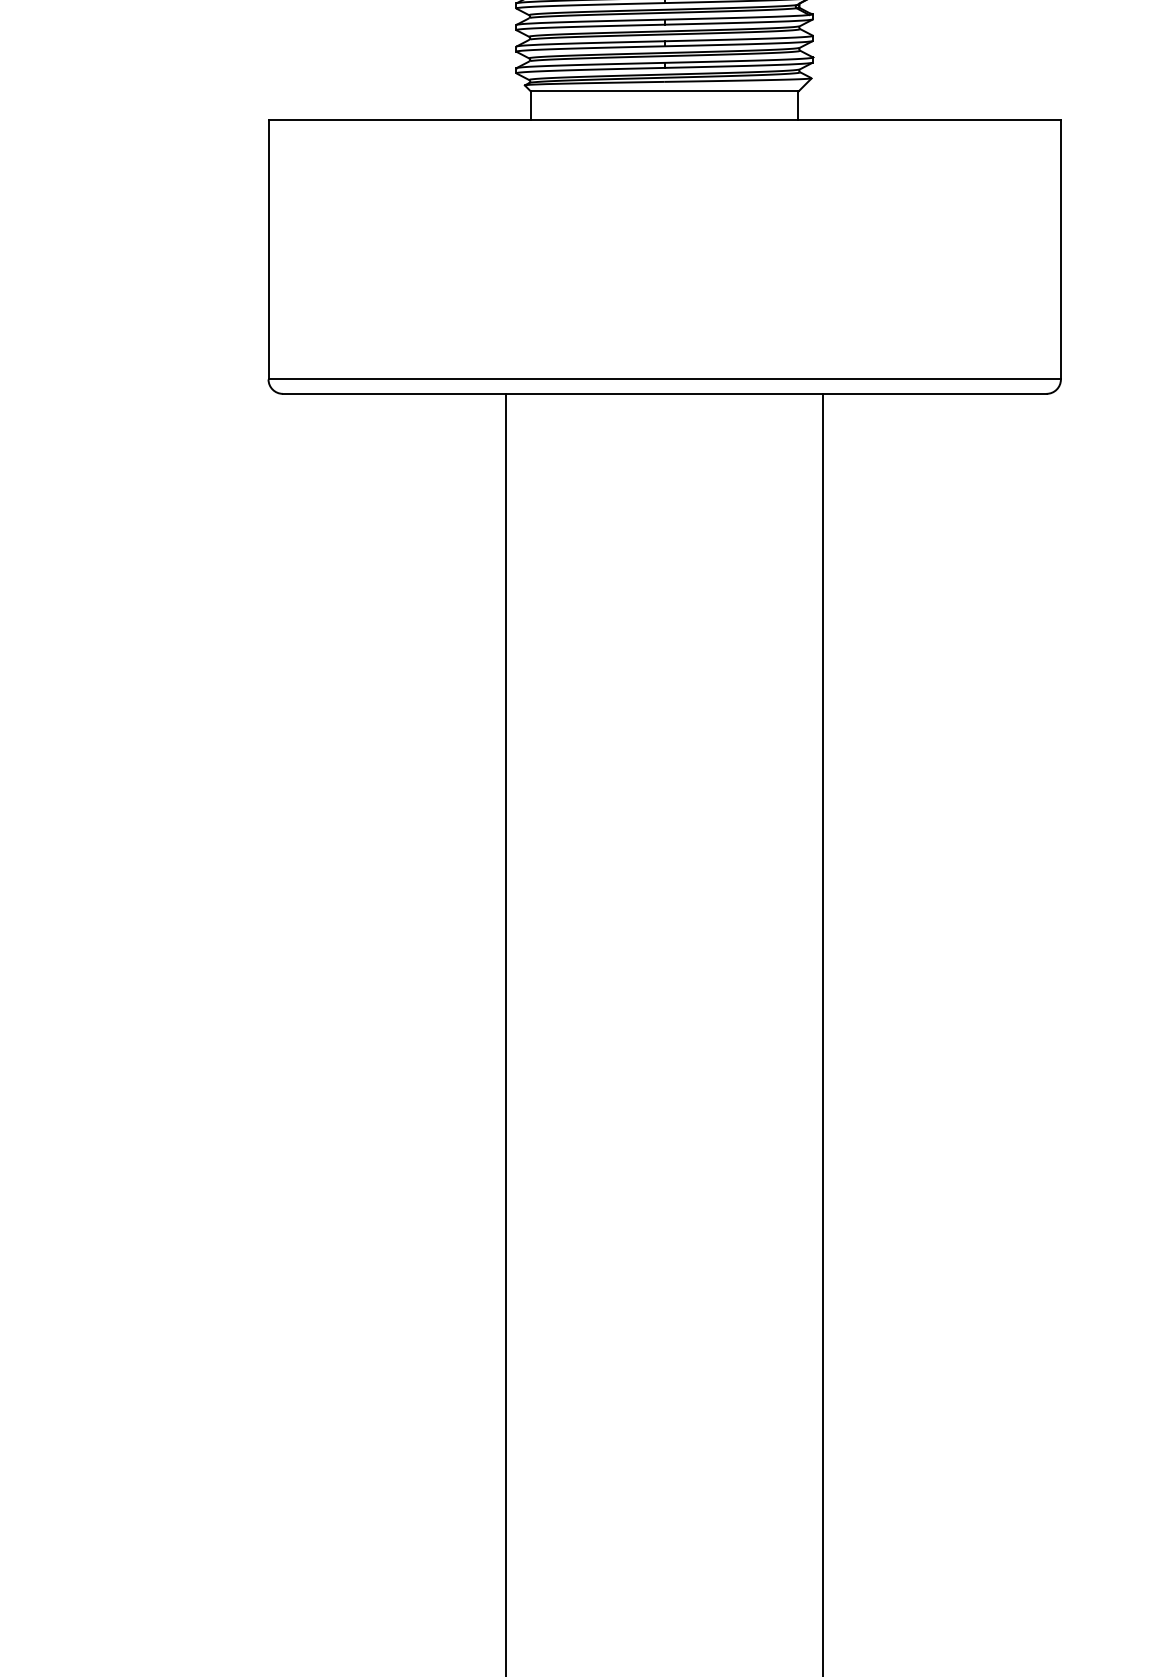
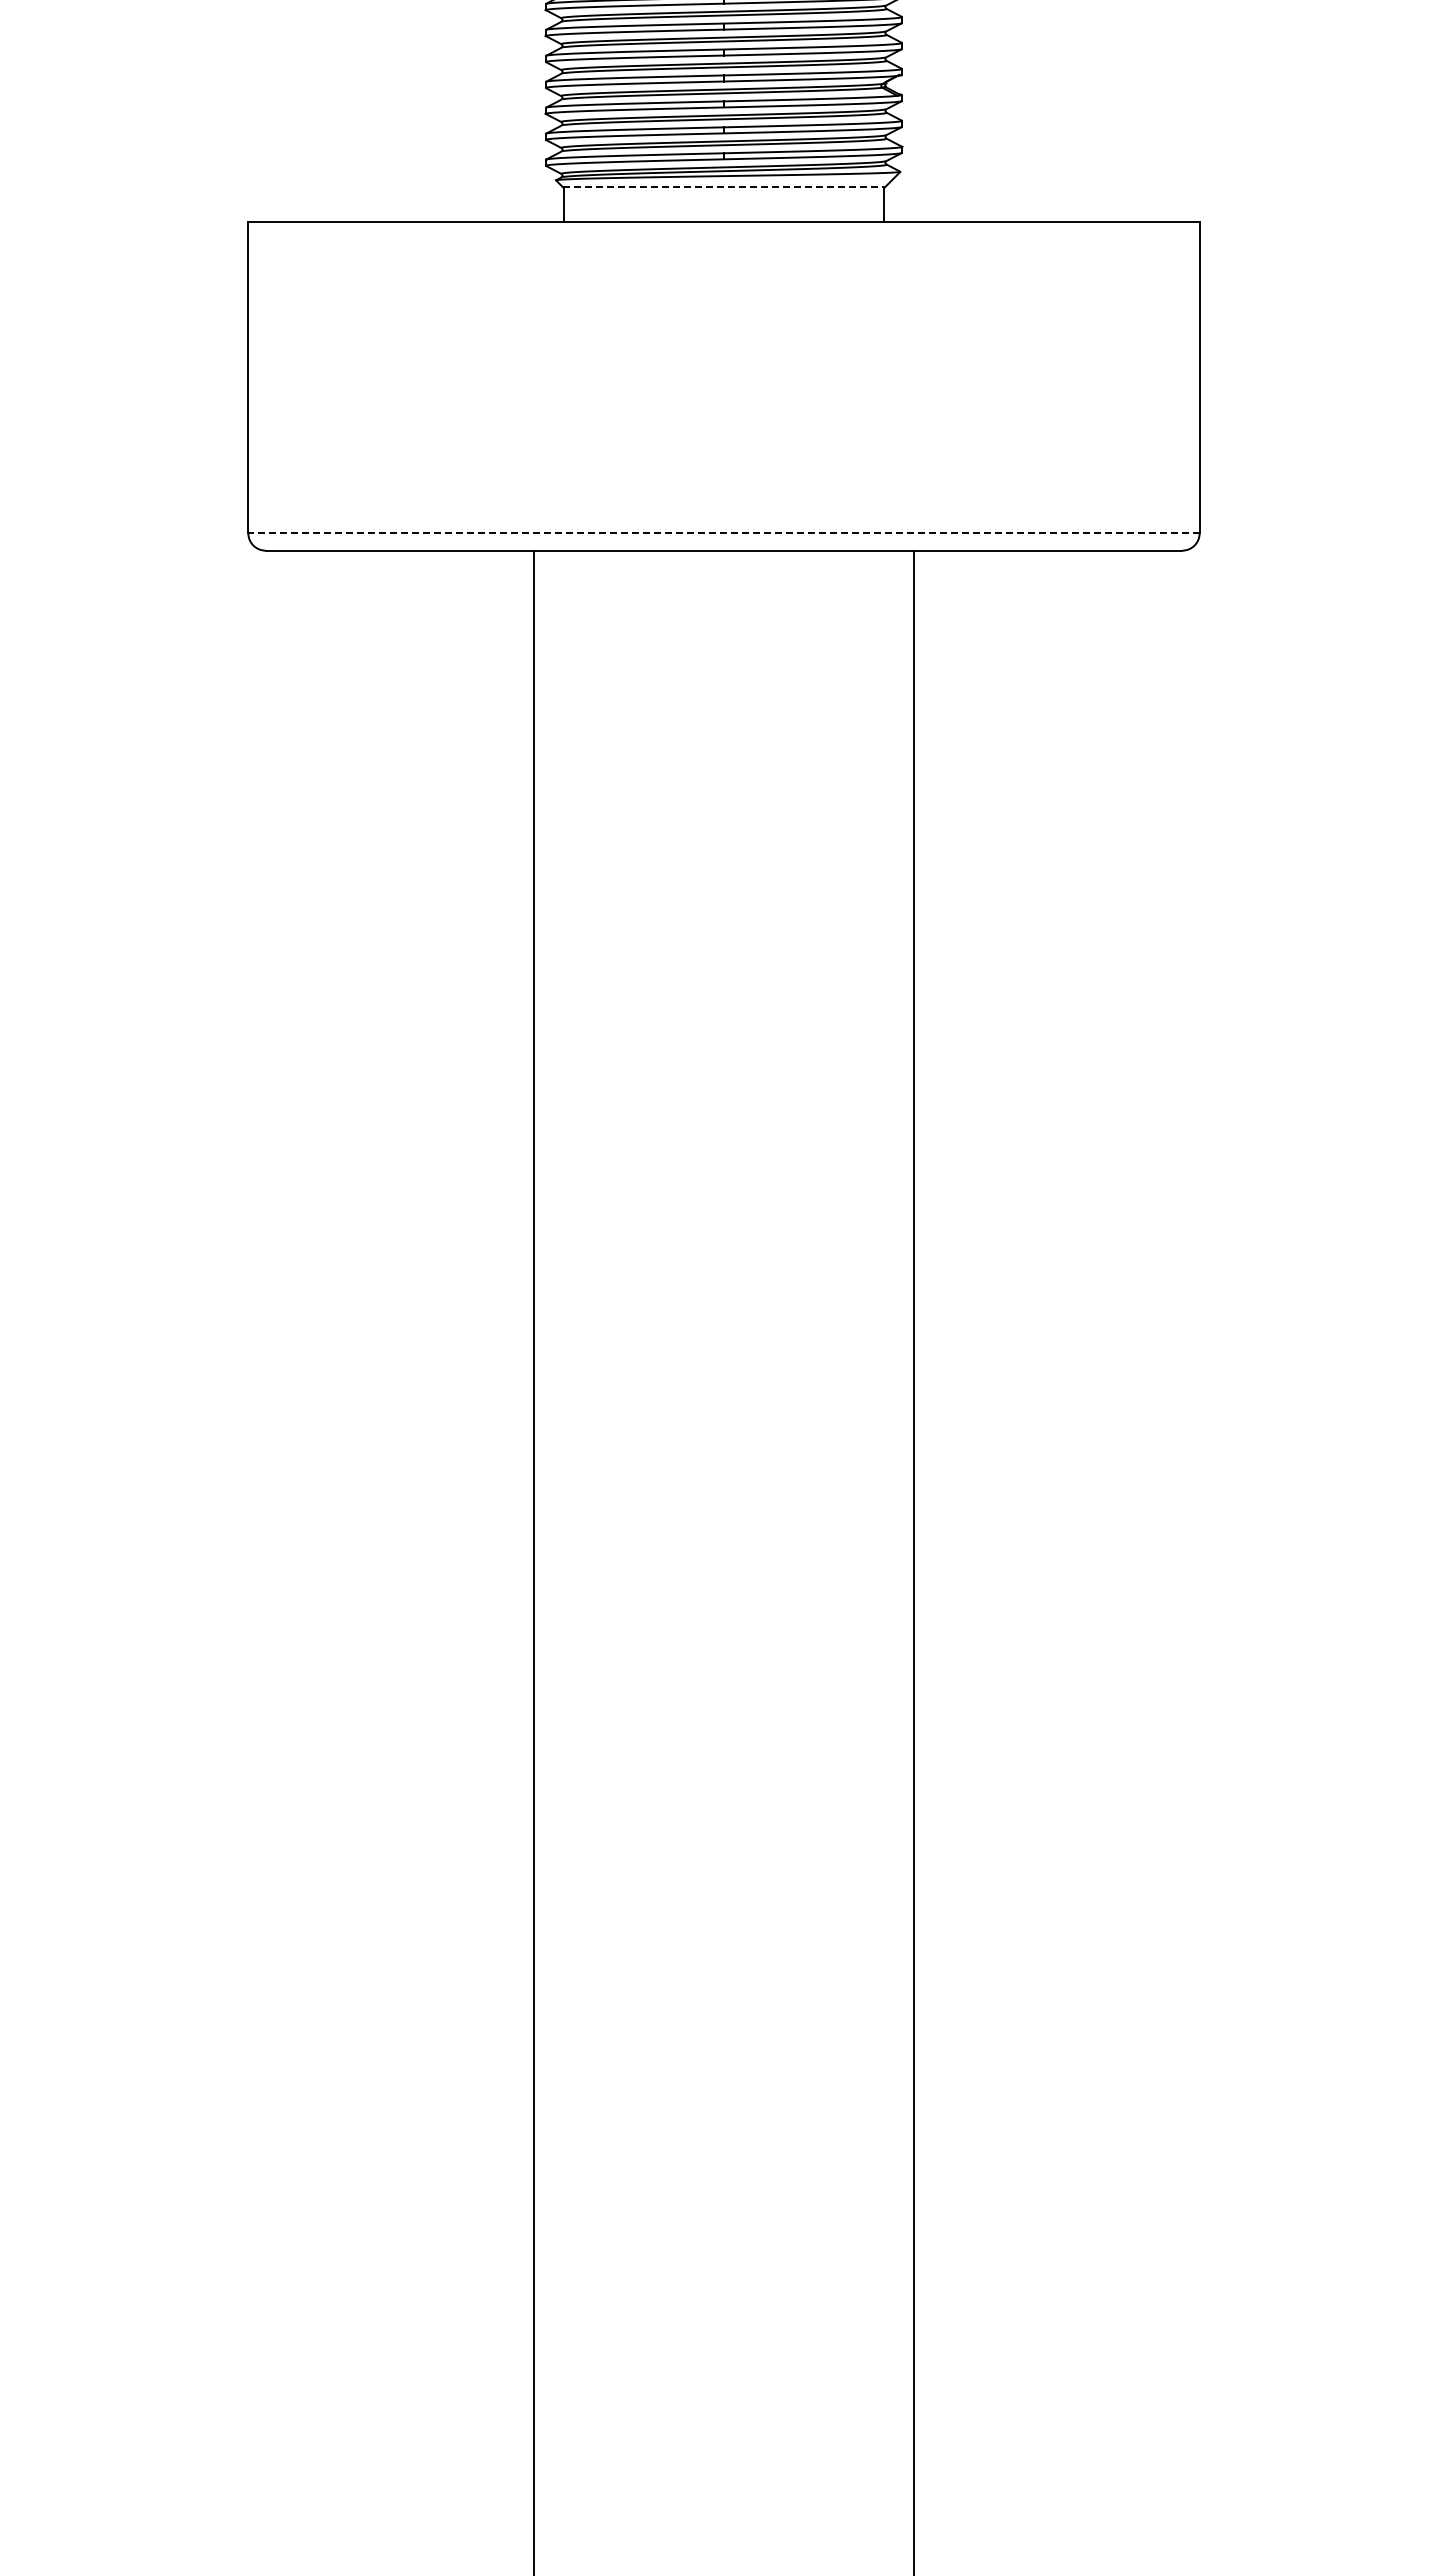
line: (665, 91) -> (724, 187), solid -> dashed
line: (665, 379) -> (724, 533), solid -> dashed

